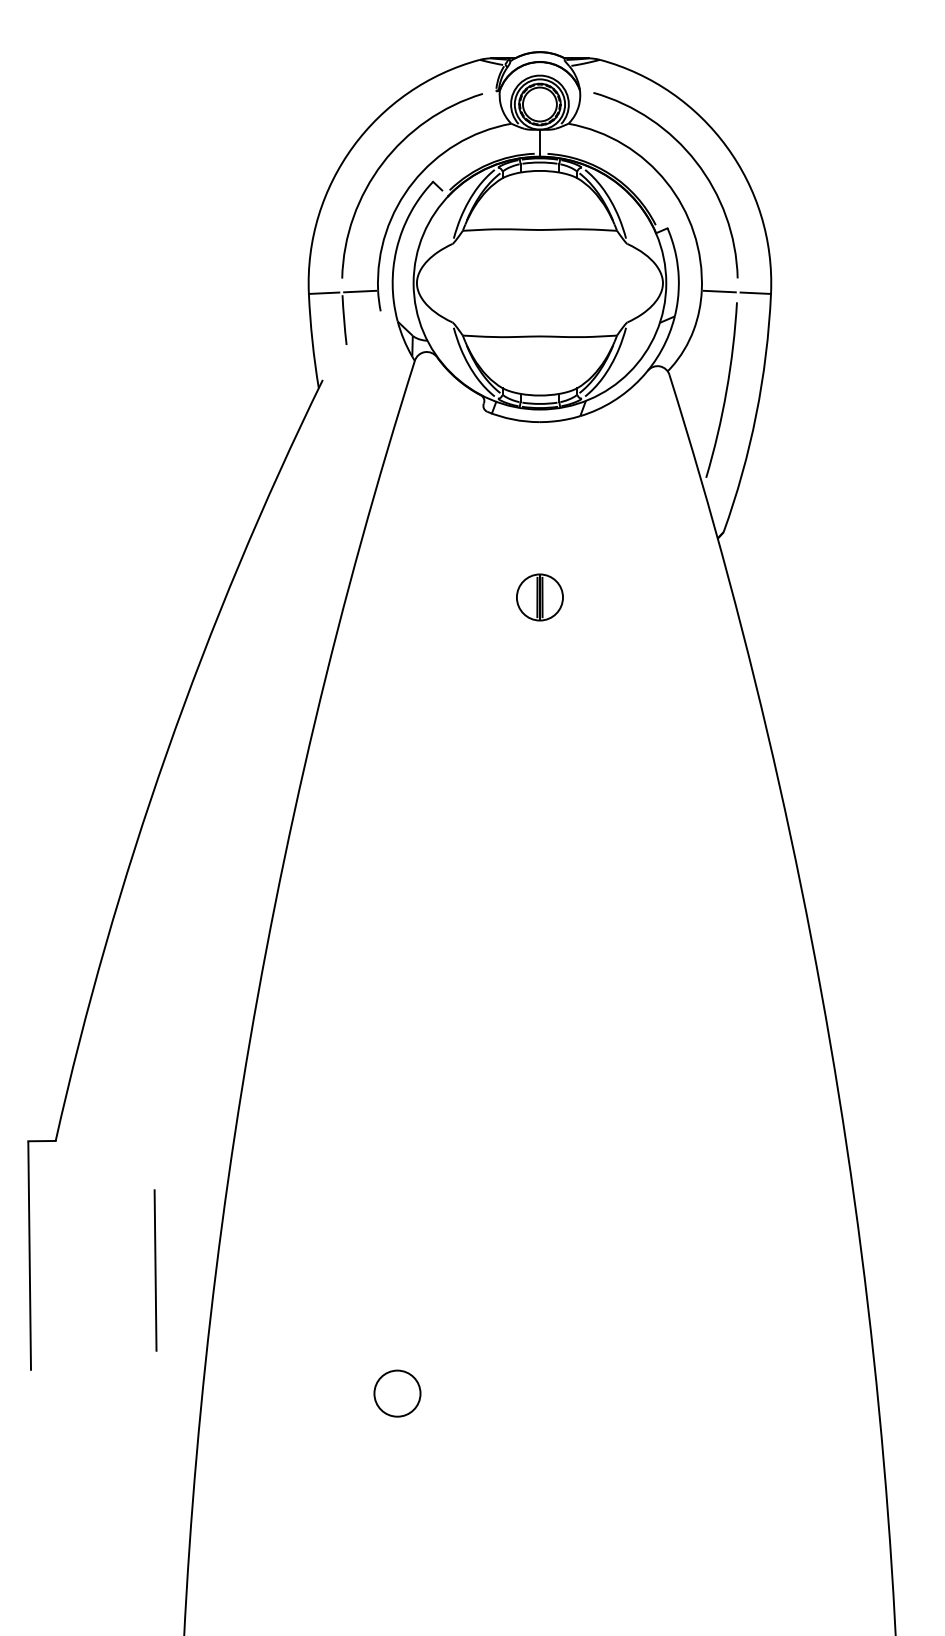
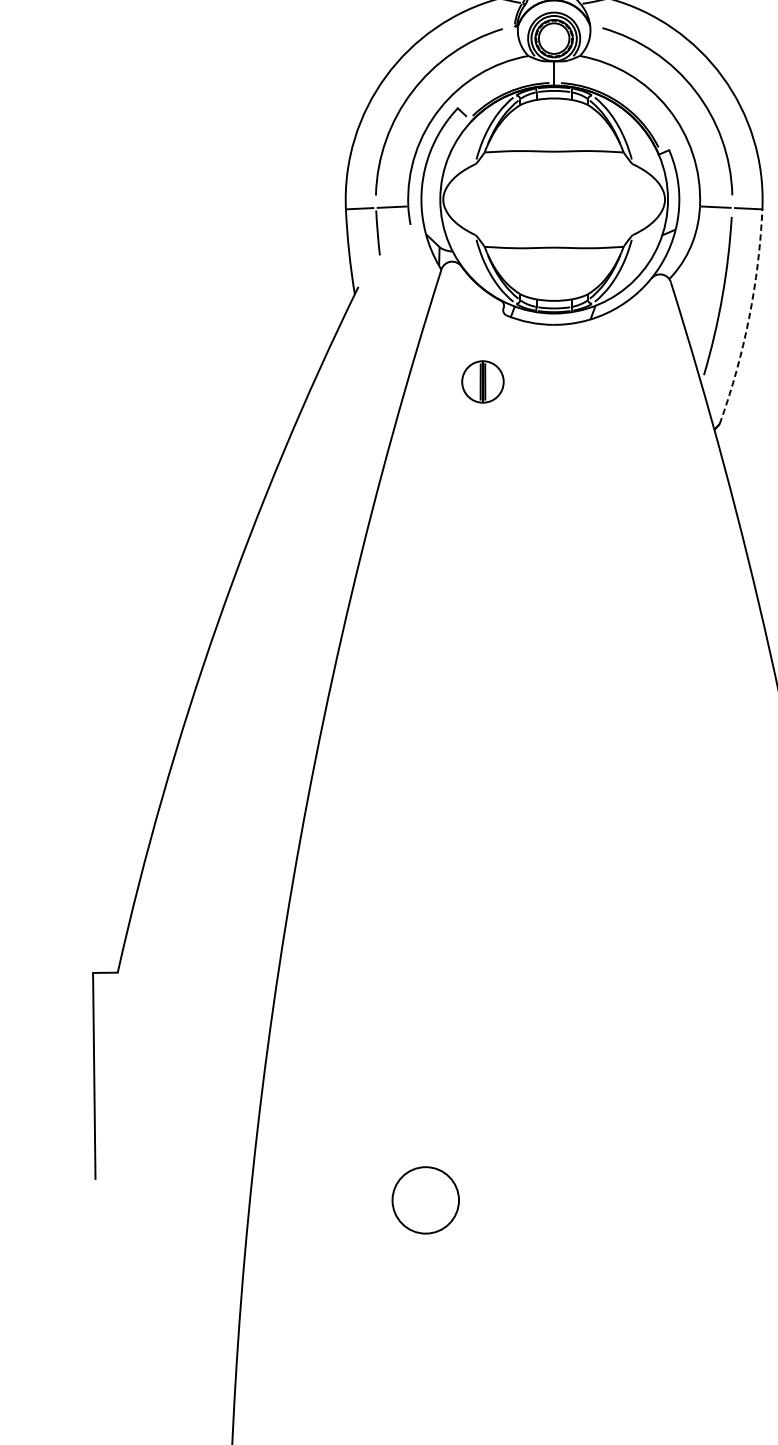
arc: (756, 414) -> (749, 317), solid -> dashed
part: (539, 597) -> (482, 381), moved
line: (155, 1270) -> (207, 1089), removed
circle: (397, 1393) -> (425, 1200), size x1.6

